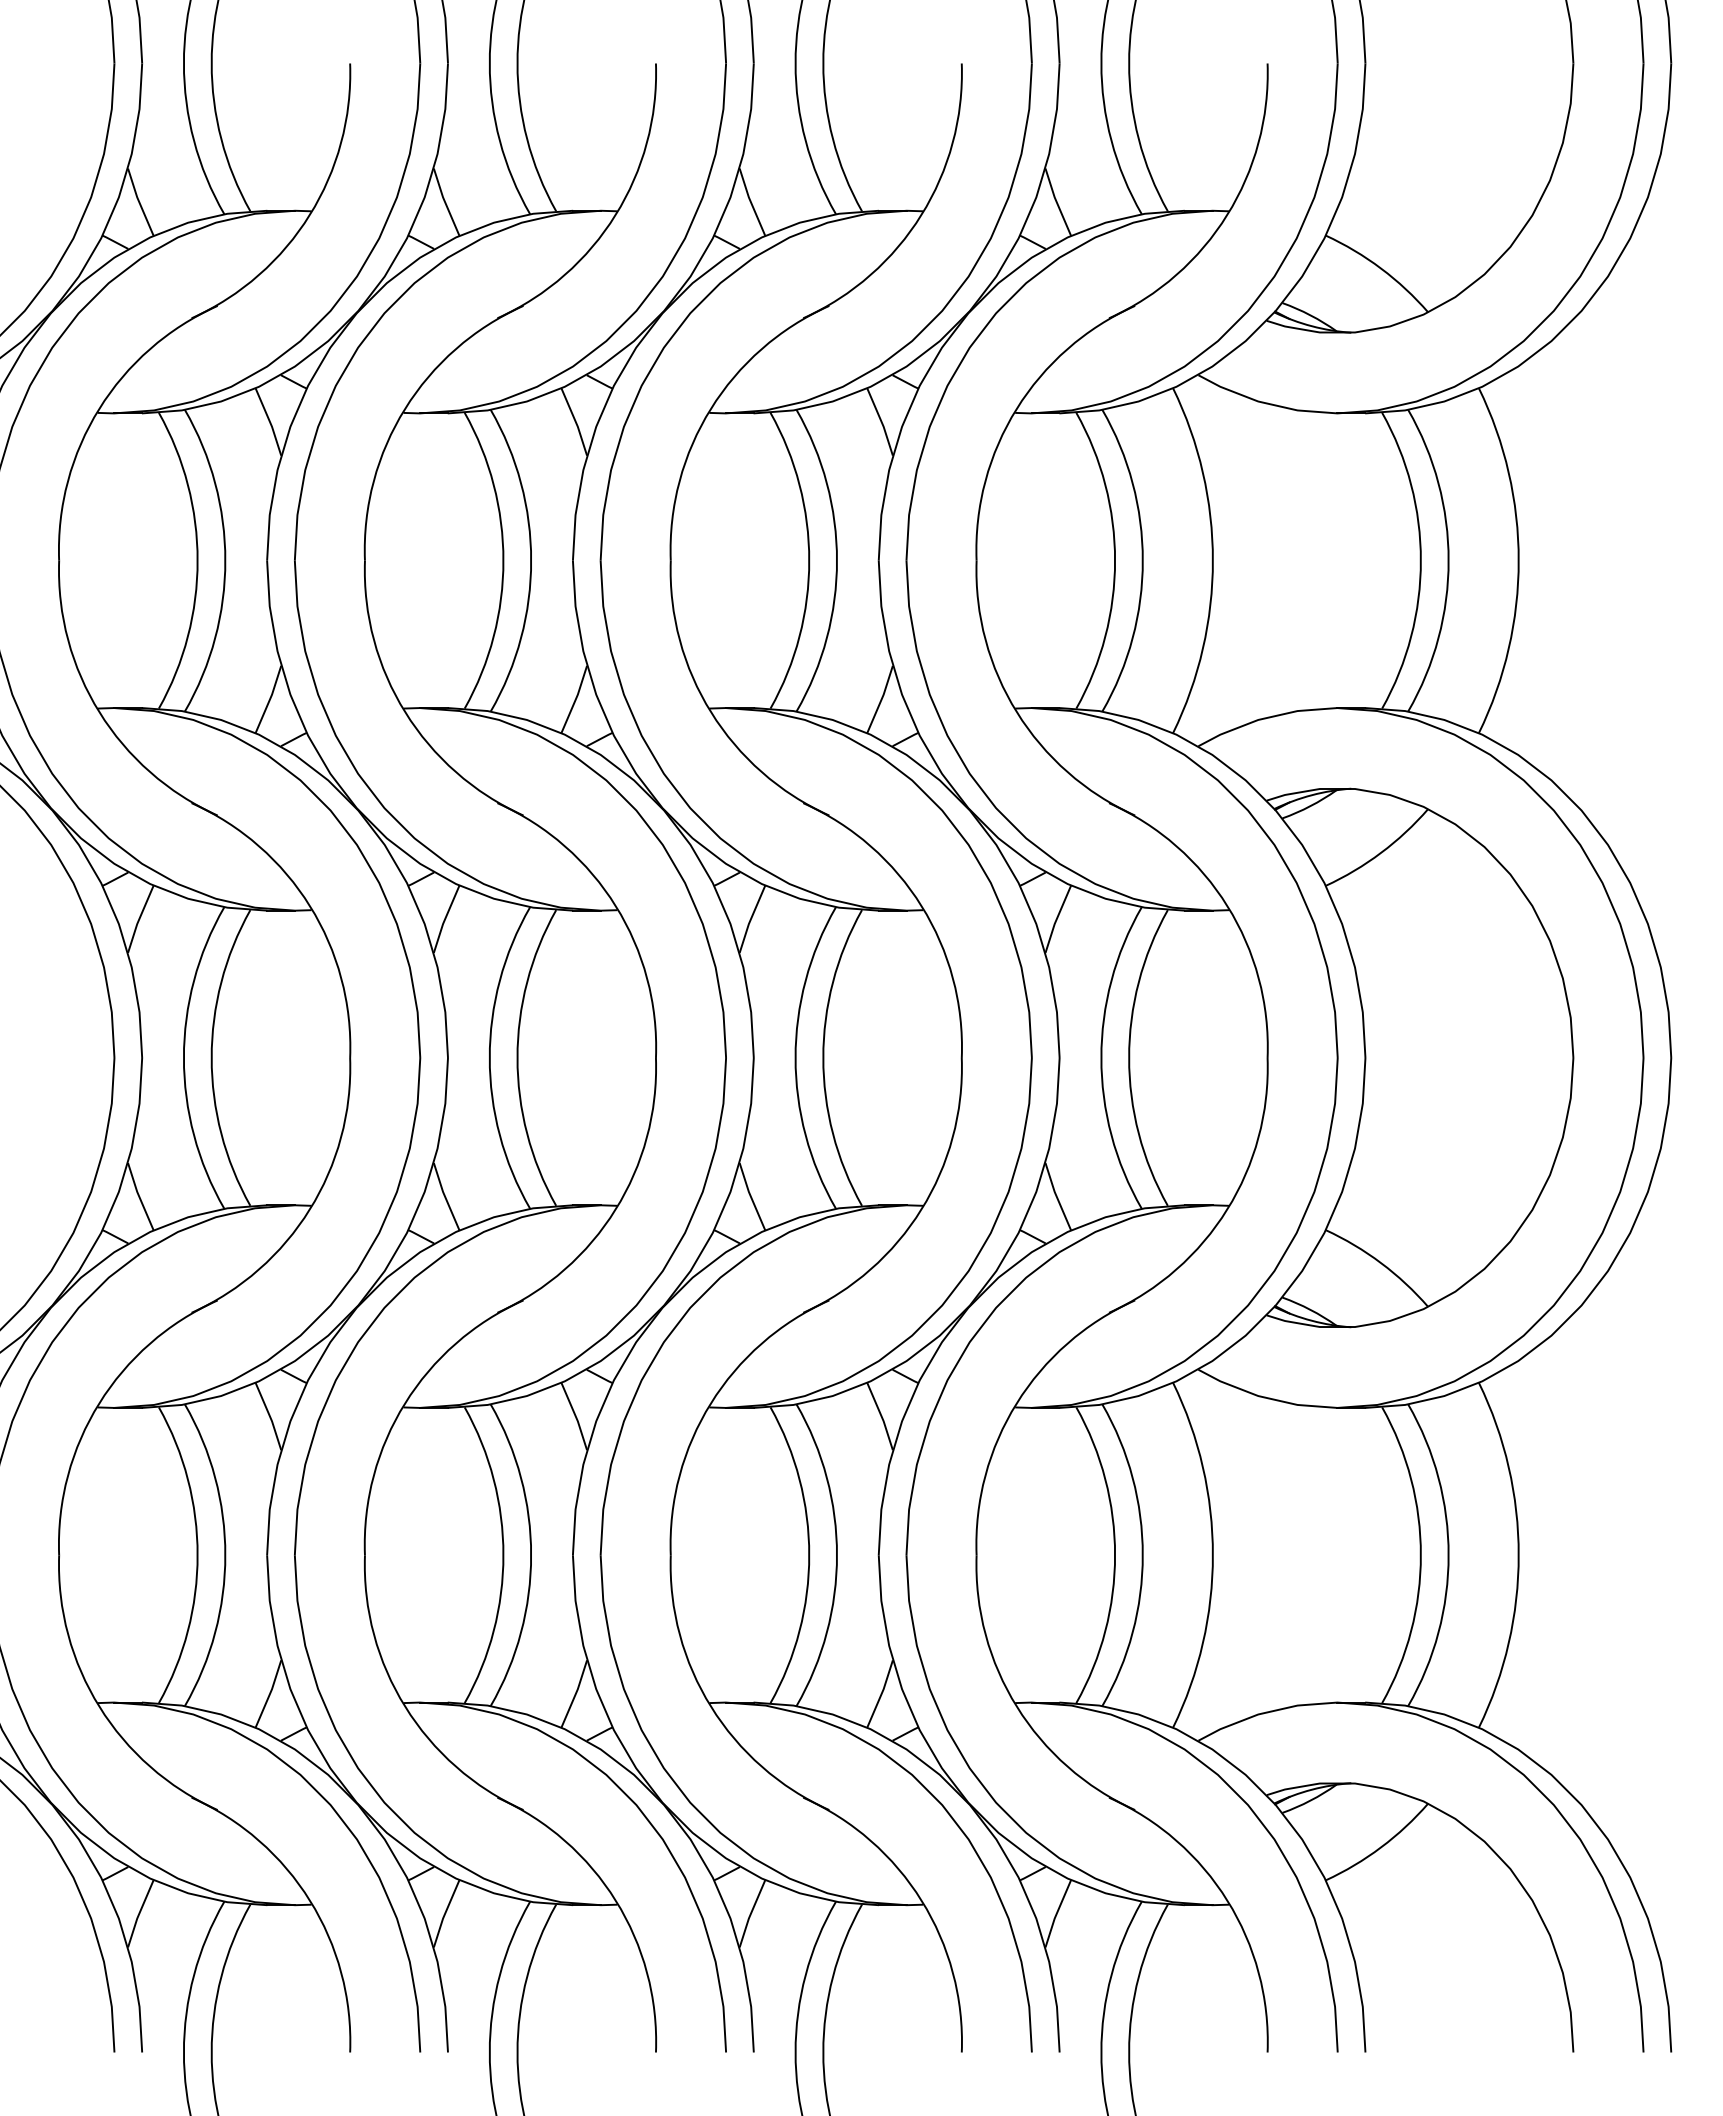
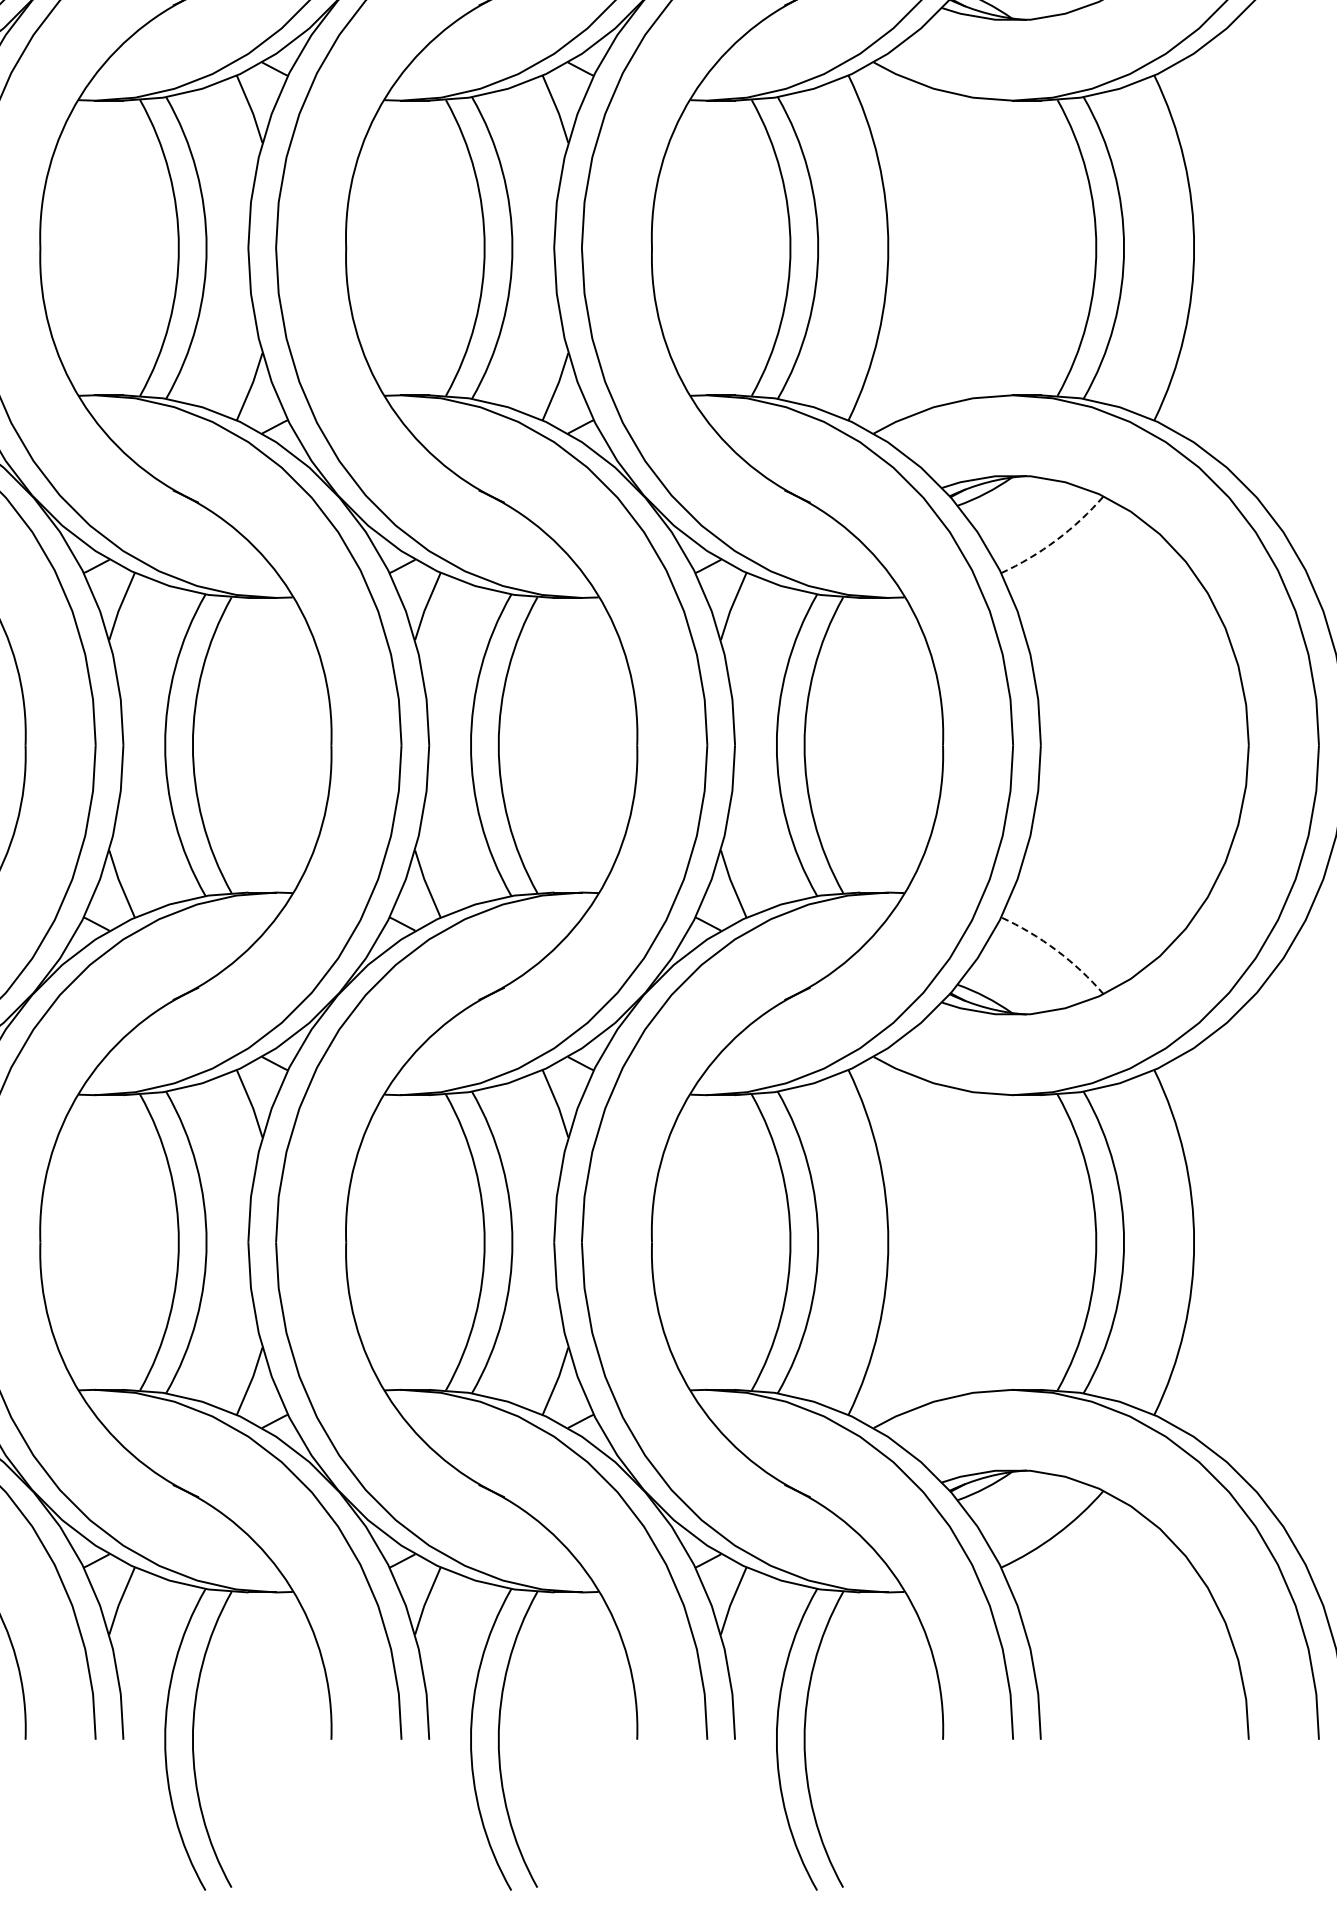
arc: (1381, 852) -> (1056, 539), solid -> dashed
arc: (1381, 1263) -> (1056, 950), solid -> dashed

